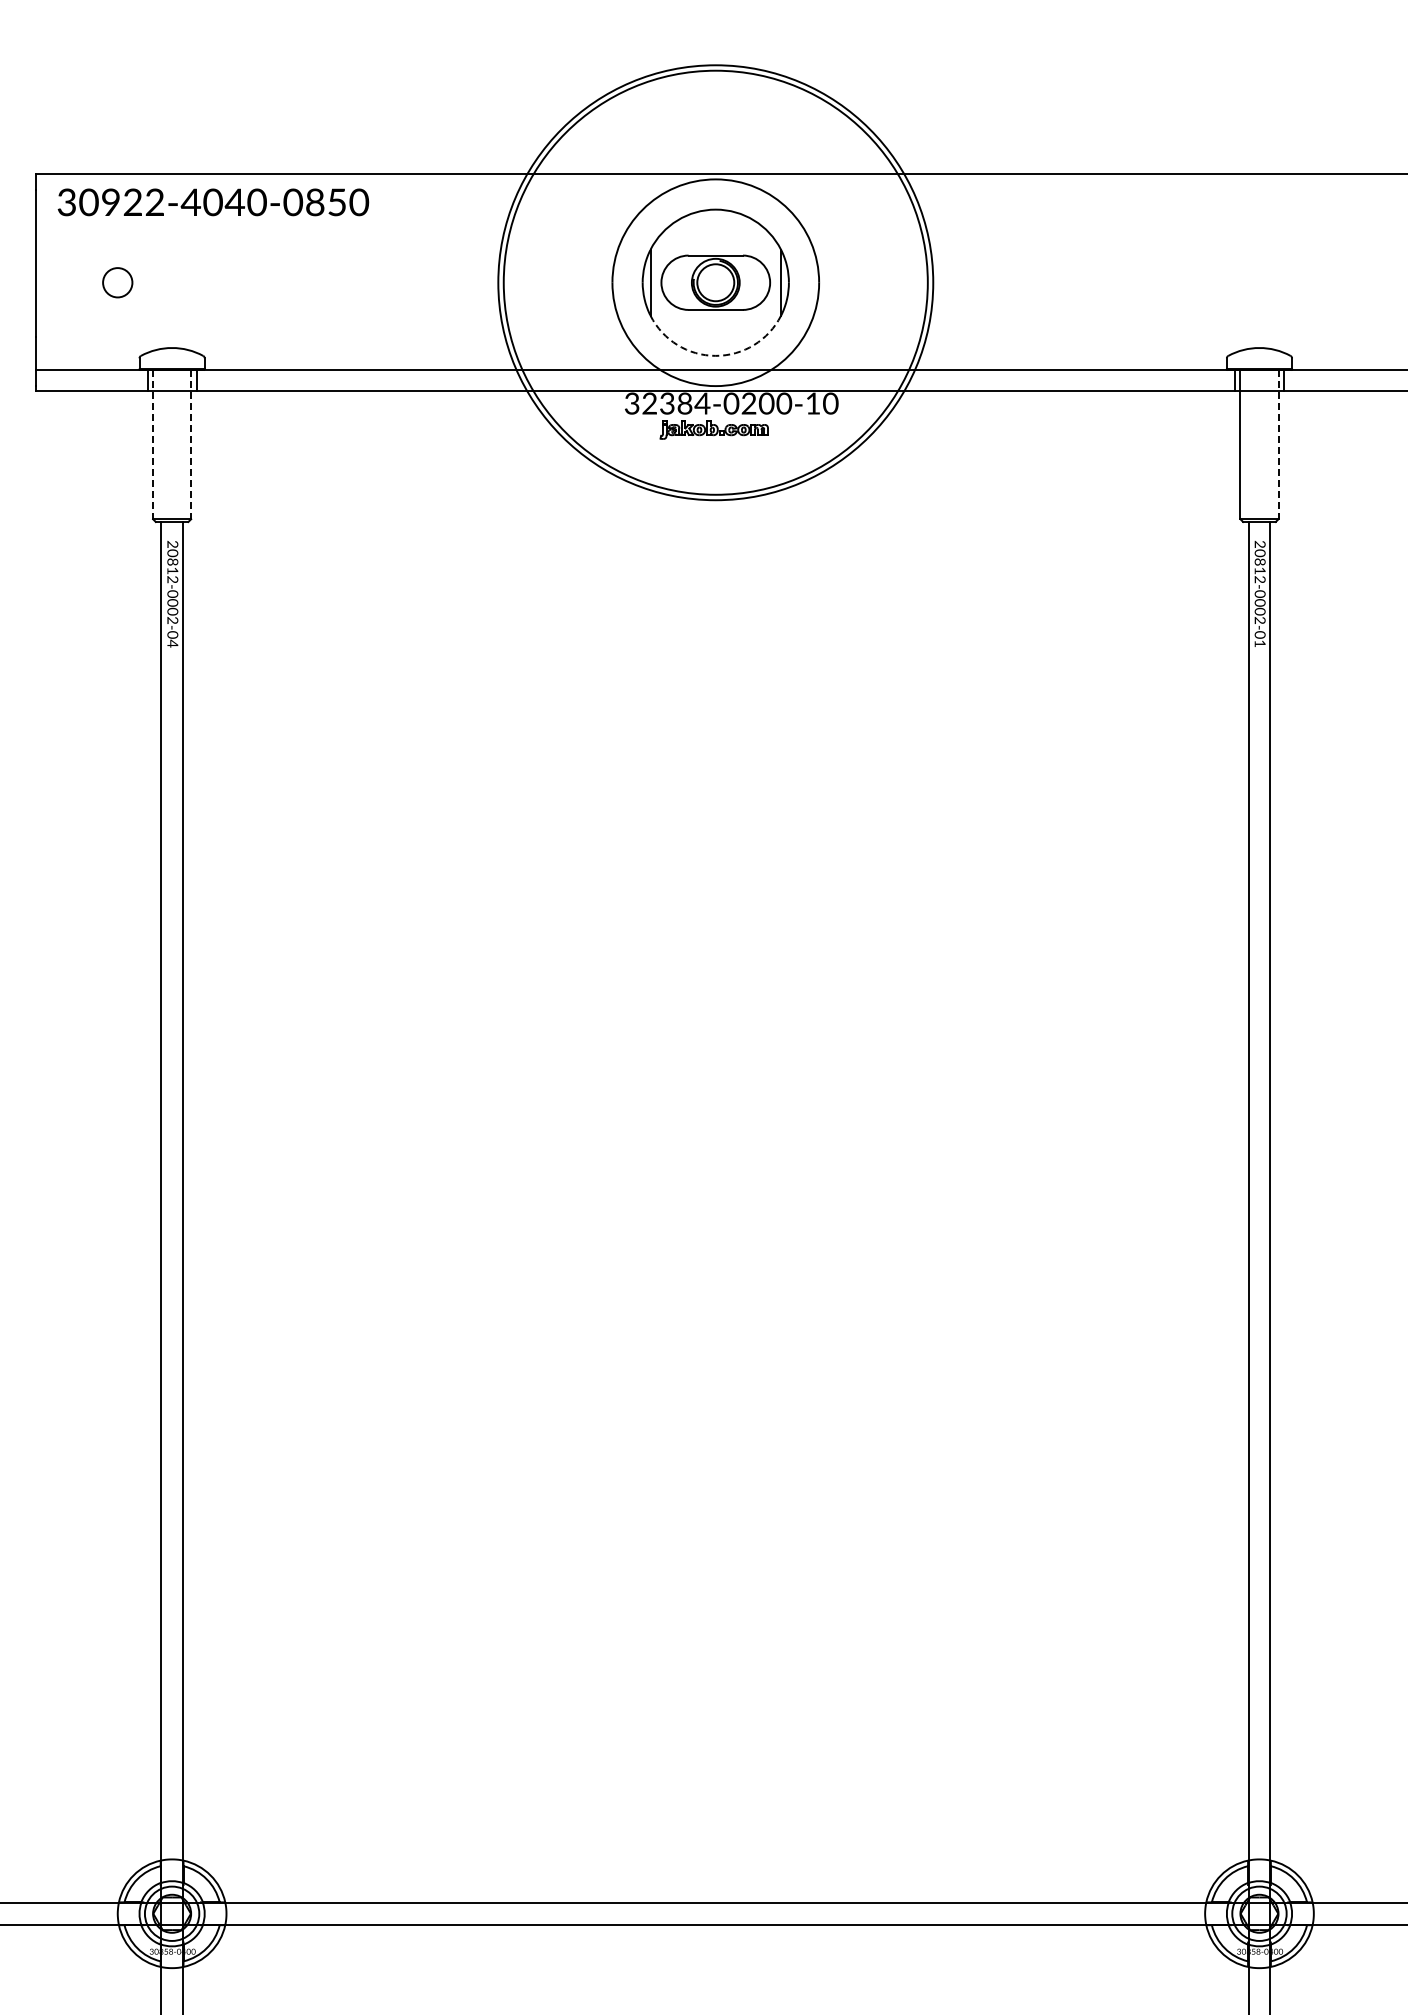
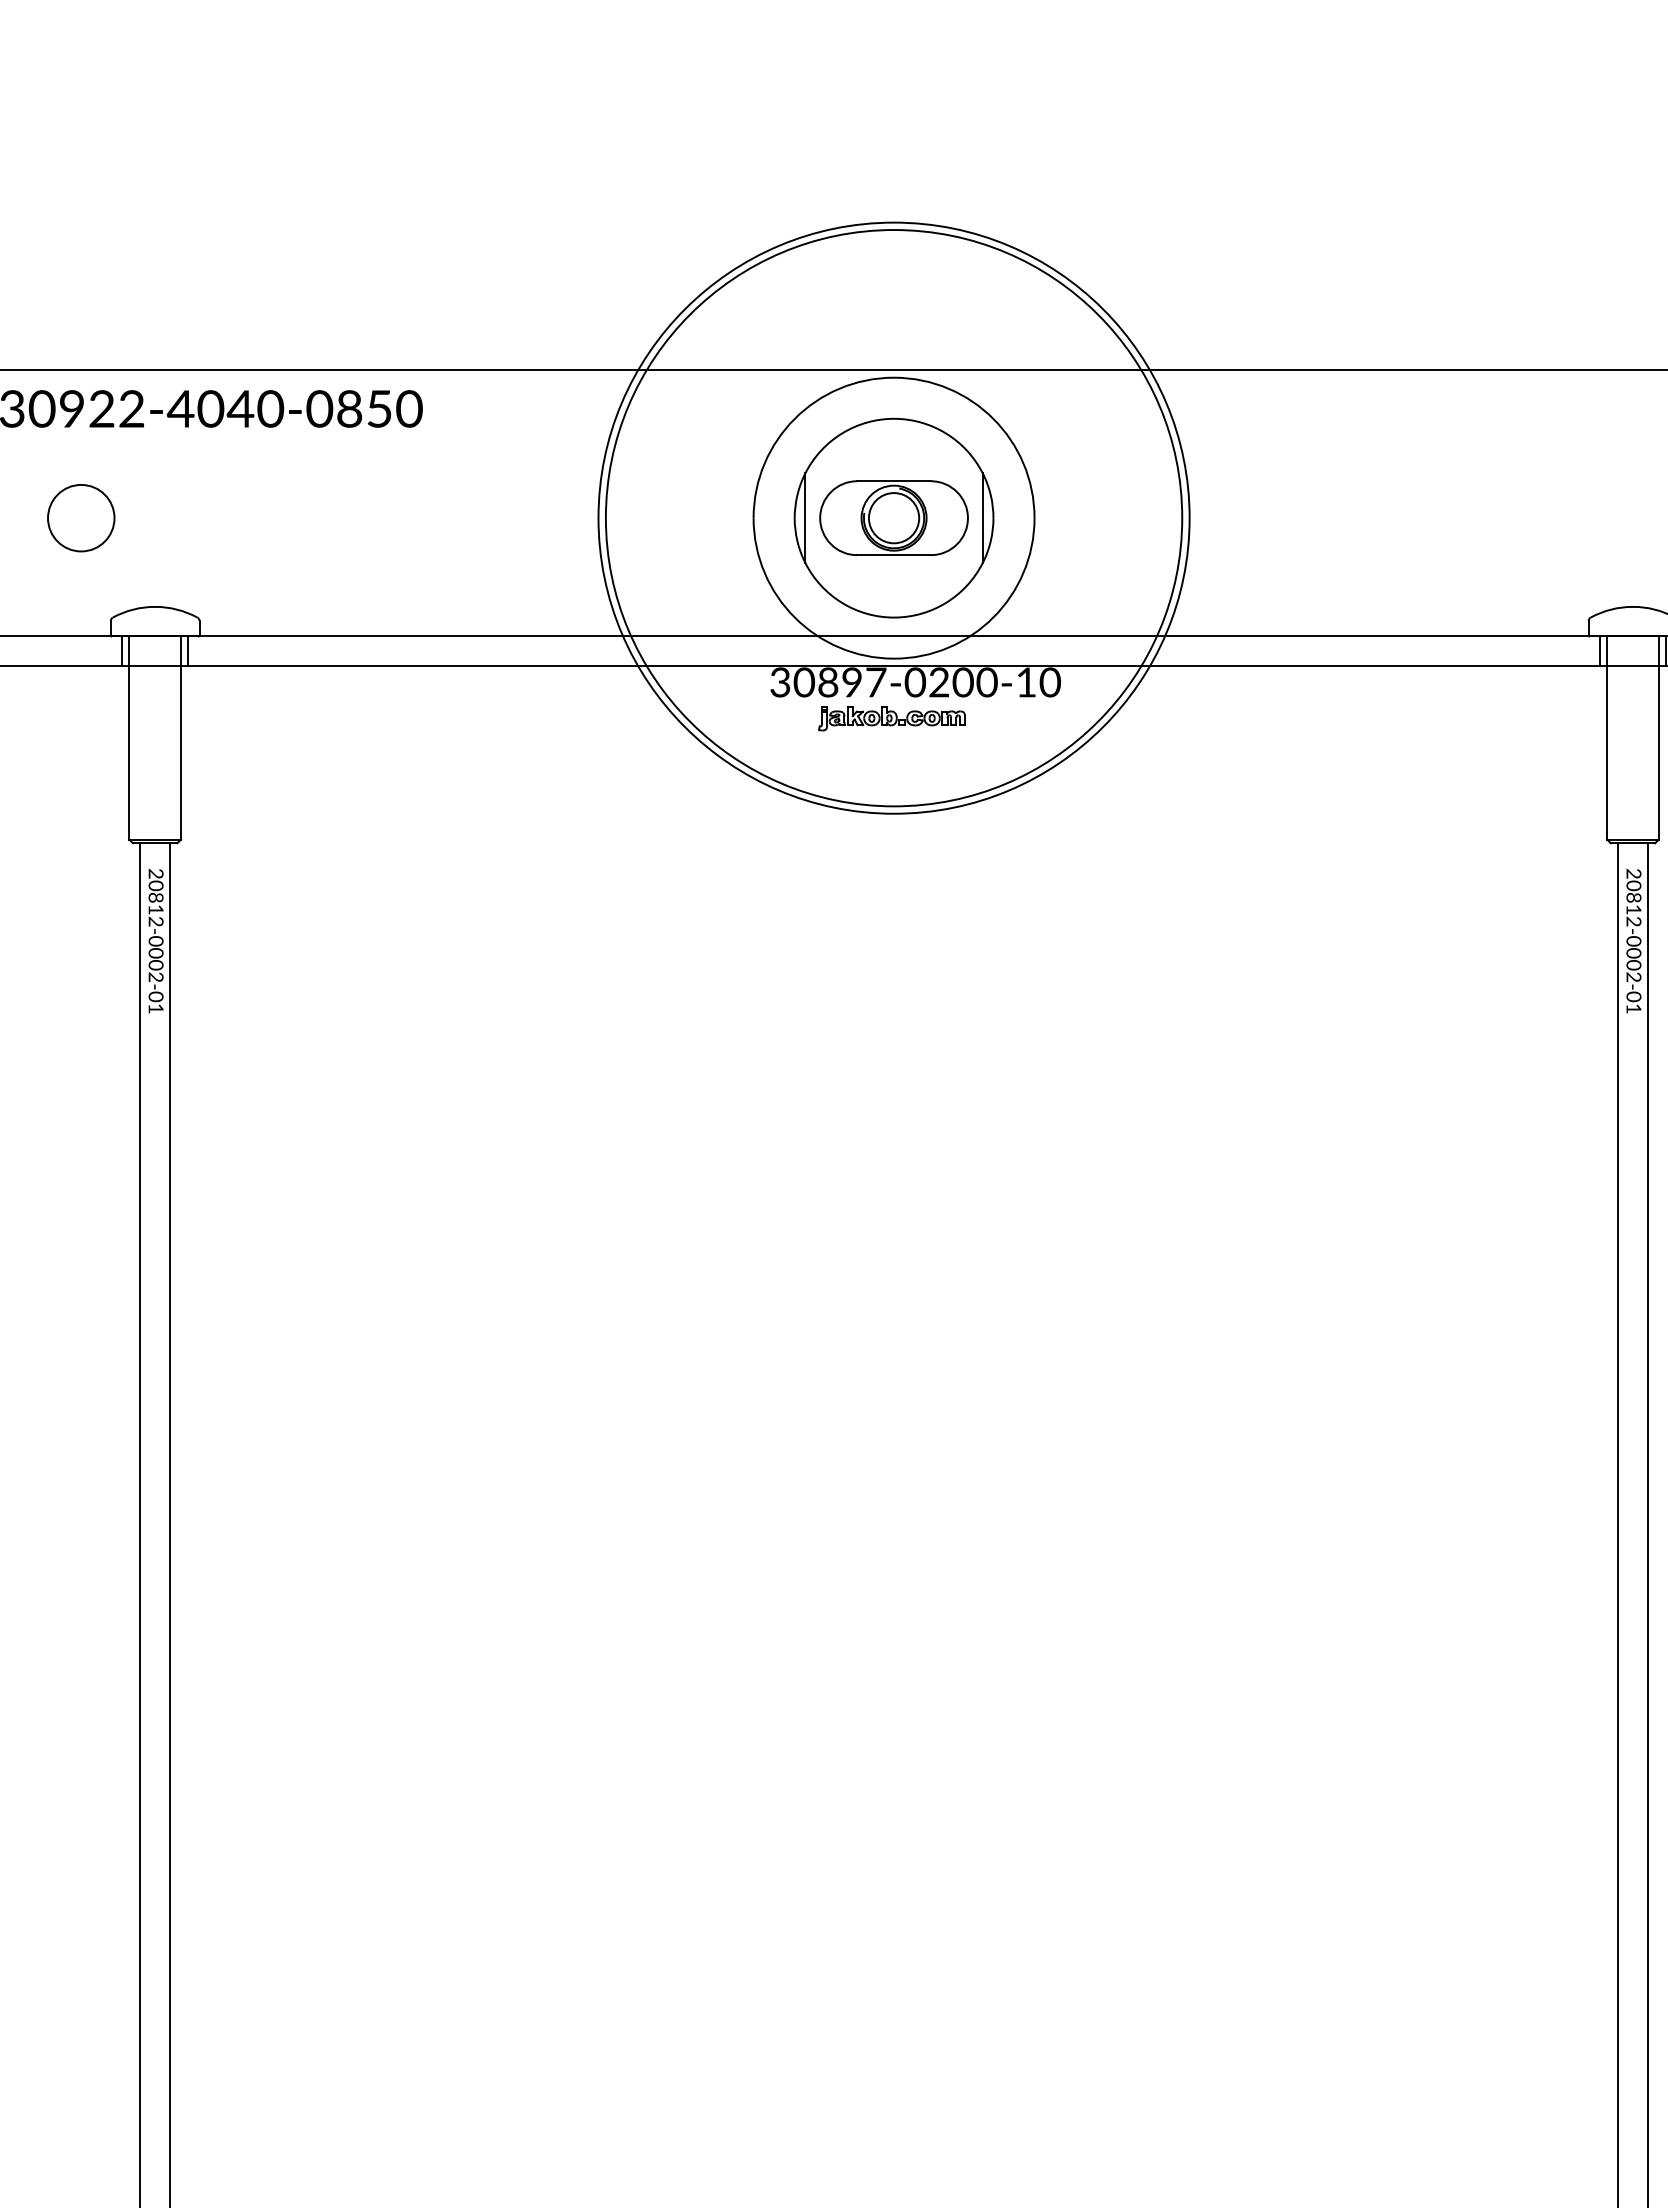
circle: (117, 282) -> (80, 517), size x1.67
arc: (715, 355) -> (893, 617), dashed -> solid
text: (676, 403) -> (840, 682), 32384-0200-10 -> 30897-0200-10
line: (153, 444) -> (129, 738), dashed -> solid
line: (191, 444) -> (181, 738), dashed -> solid
line: (1278, 444) -> (1658, 738), dashed -> solid
text: (172, 643) -> (155, 1008), 20812-0002-04 -> 20812-0002-01

